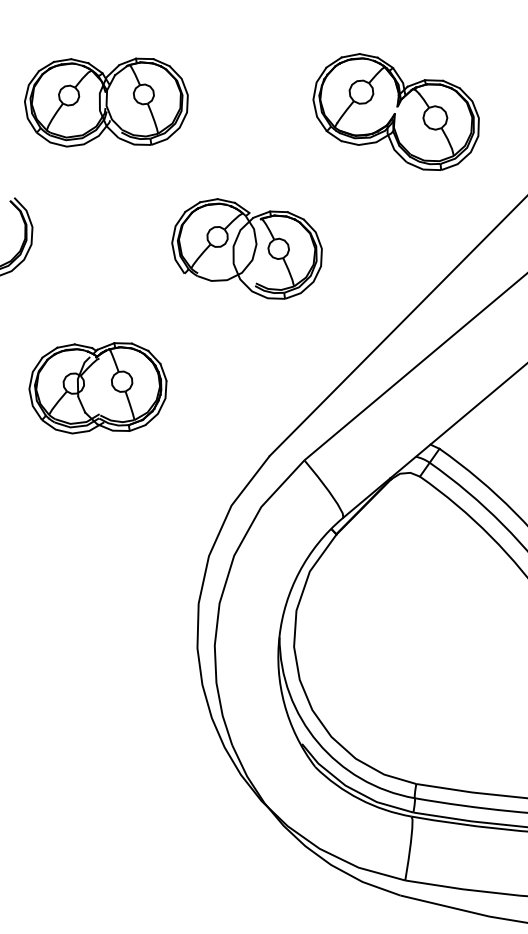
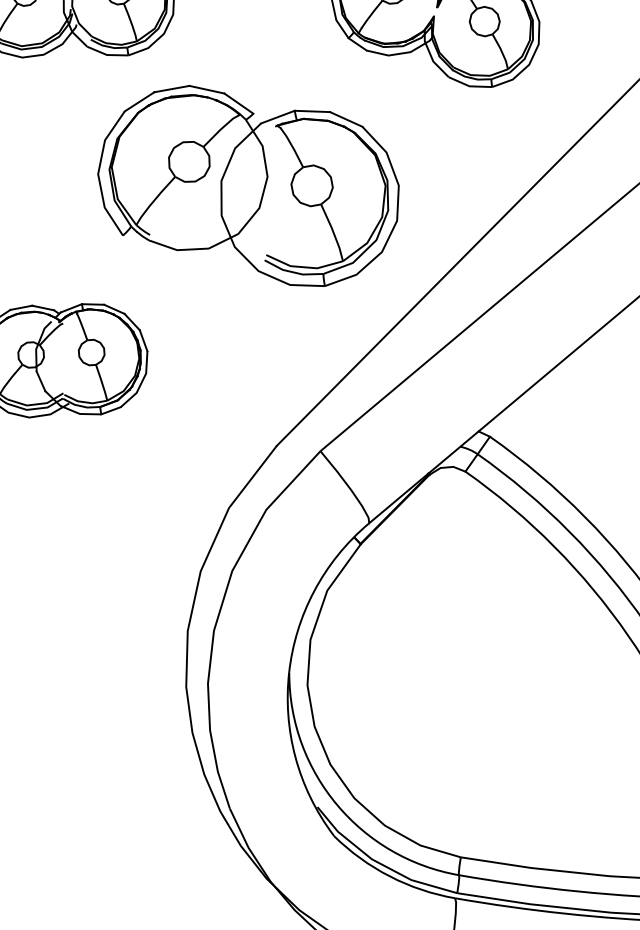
part: (246, 248) -> (247, 185), size x1.6

